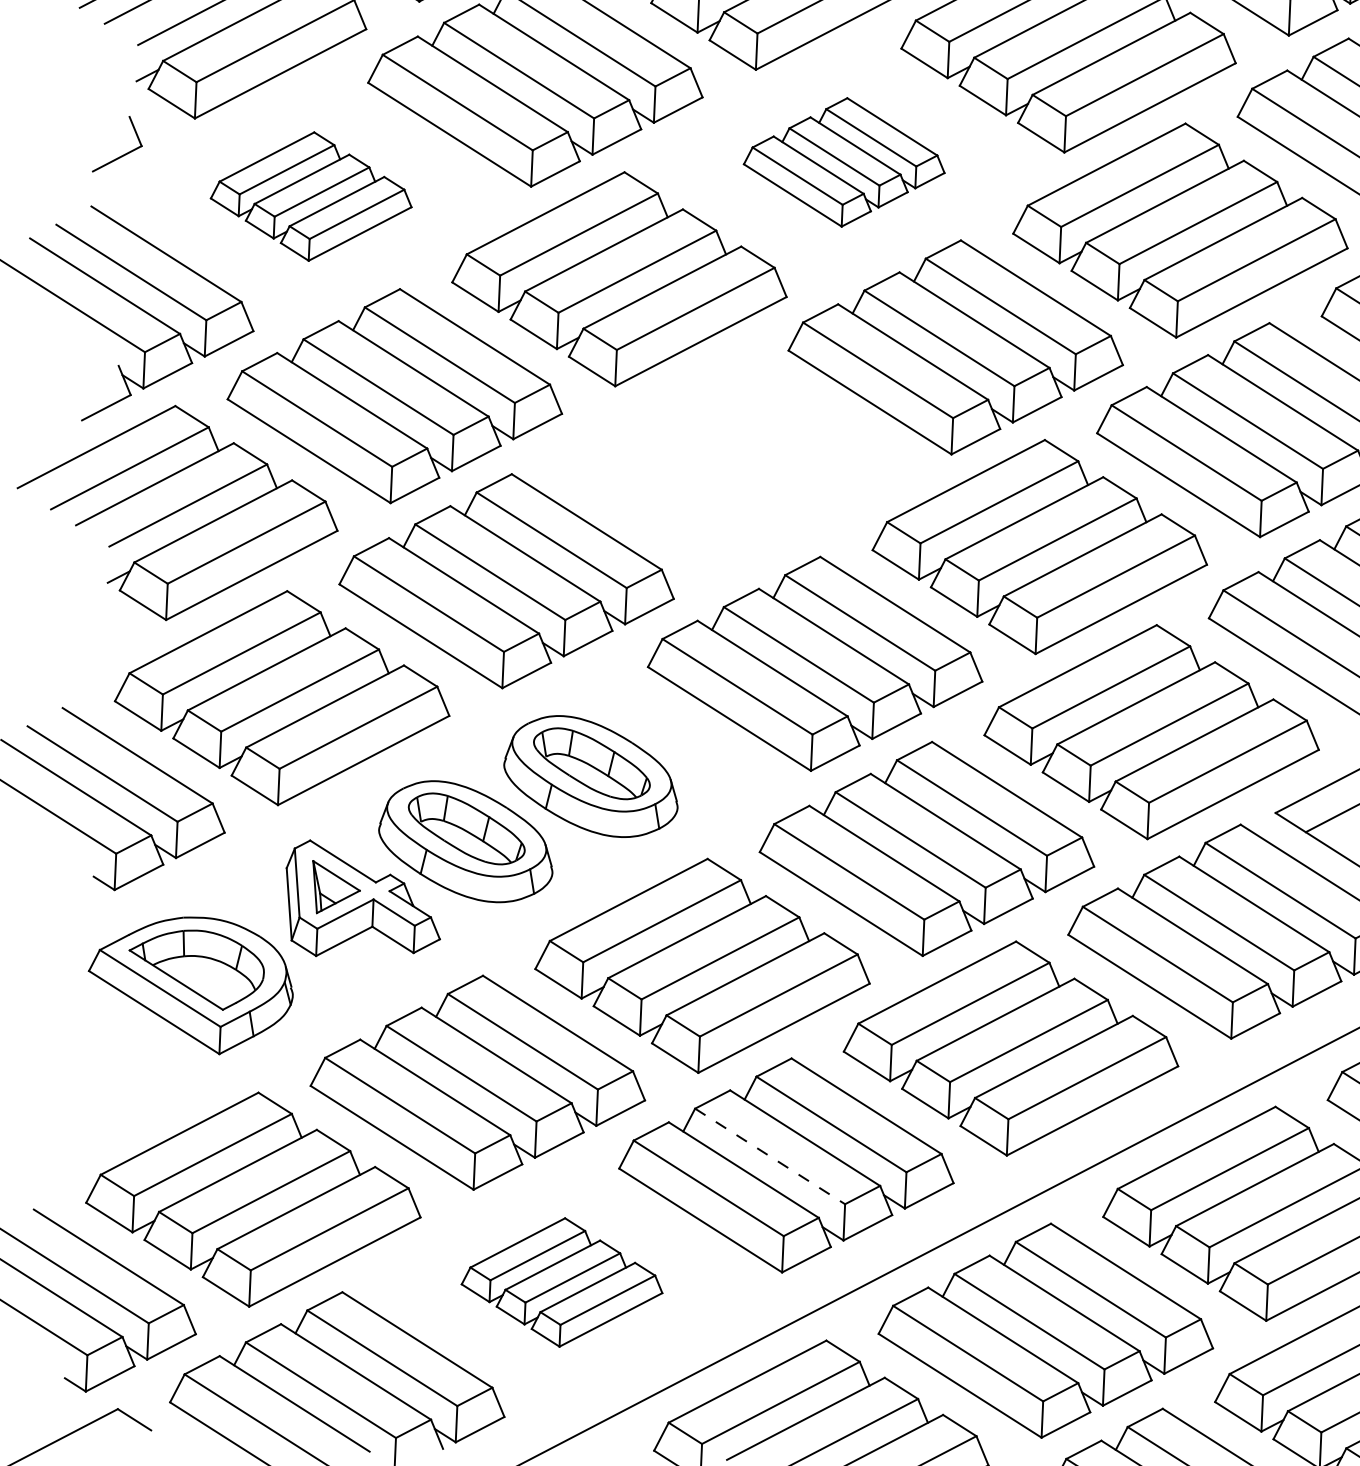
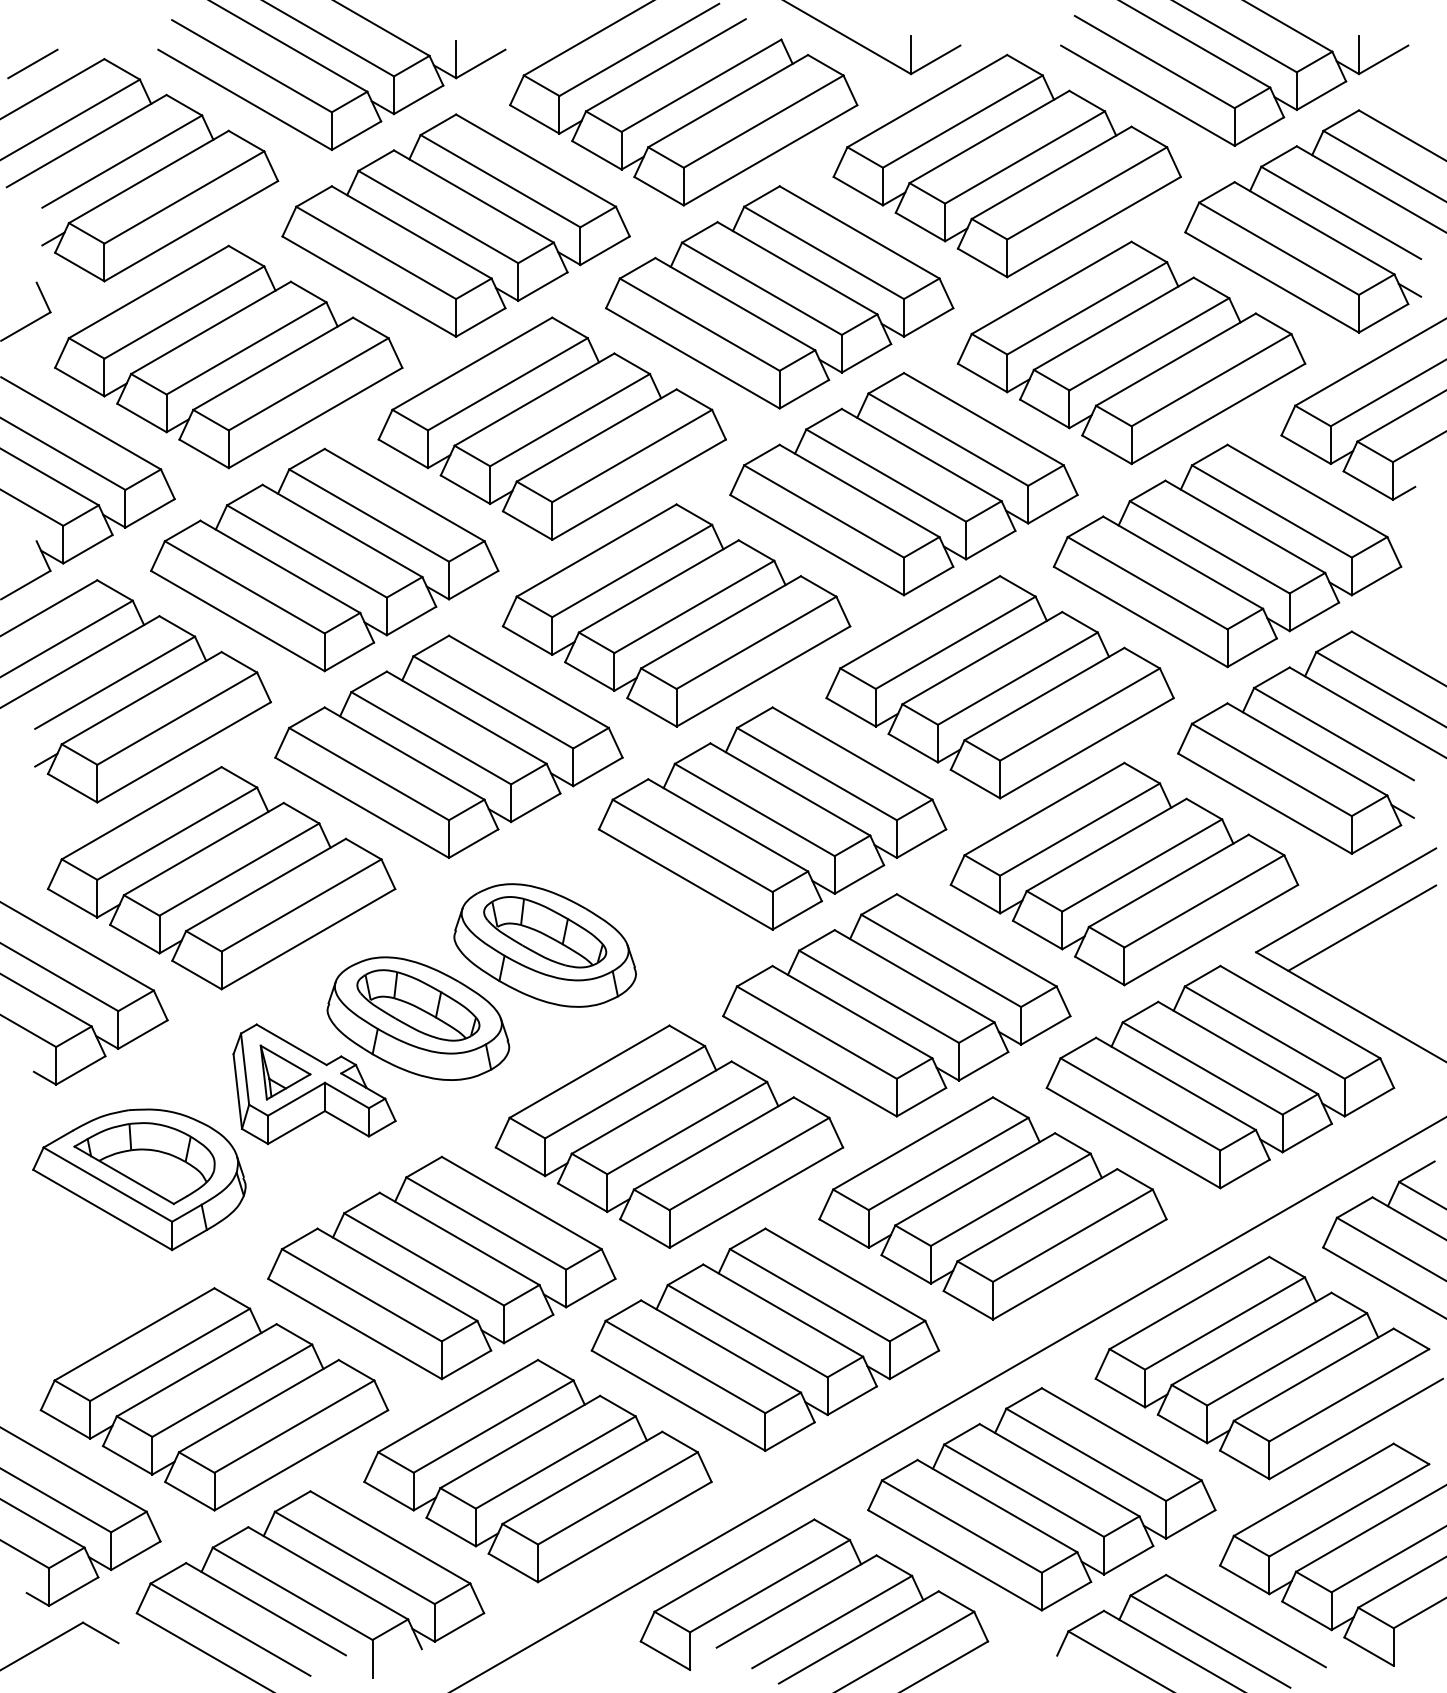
part: (844, 162) -> (779, 297), size x1.67
part: (311, 196) -> (228, 356), size x1.67
part: (731, 464) -> (676, 615), added
line: (770, 1156) -> (748, 1331), dashed -> solid
part: (561, 1282) -> (537, 1471), size x1.67

